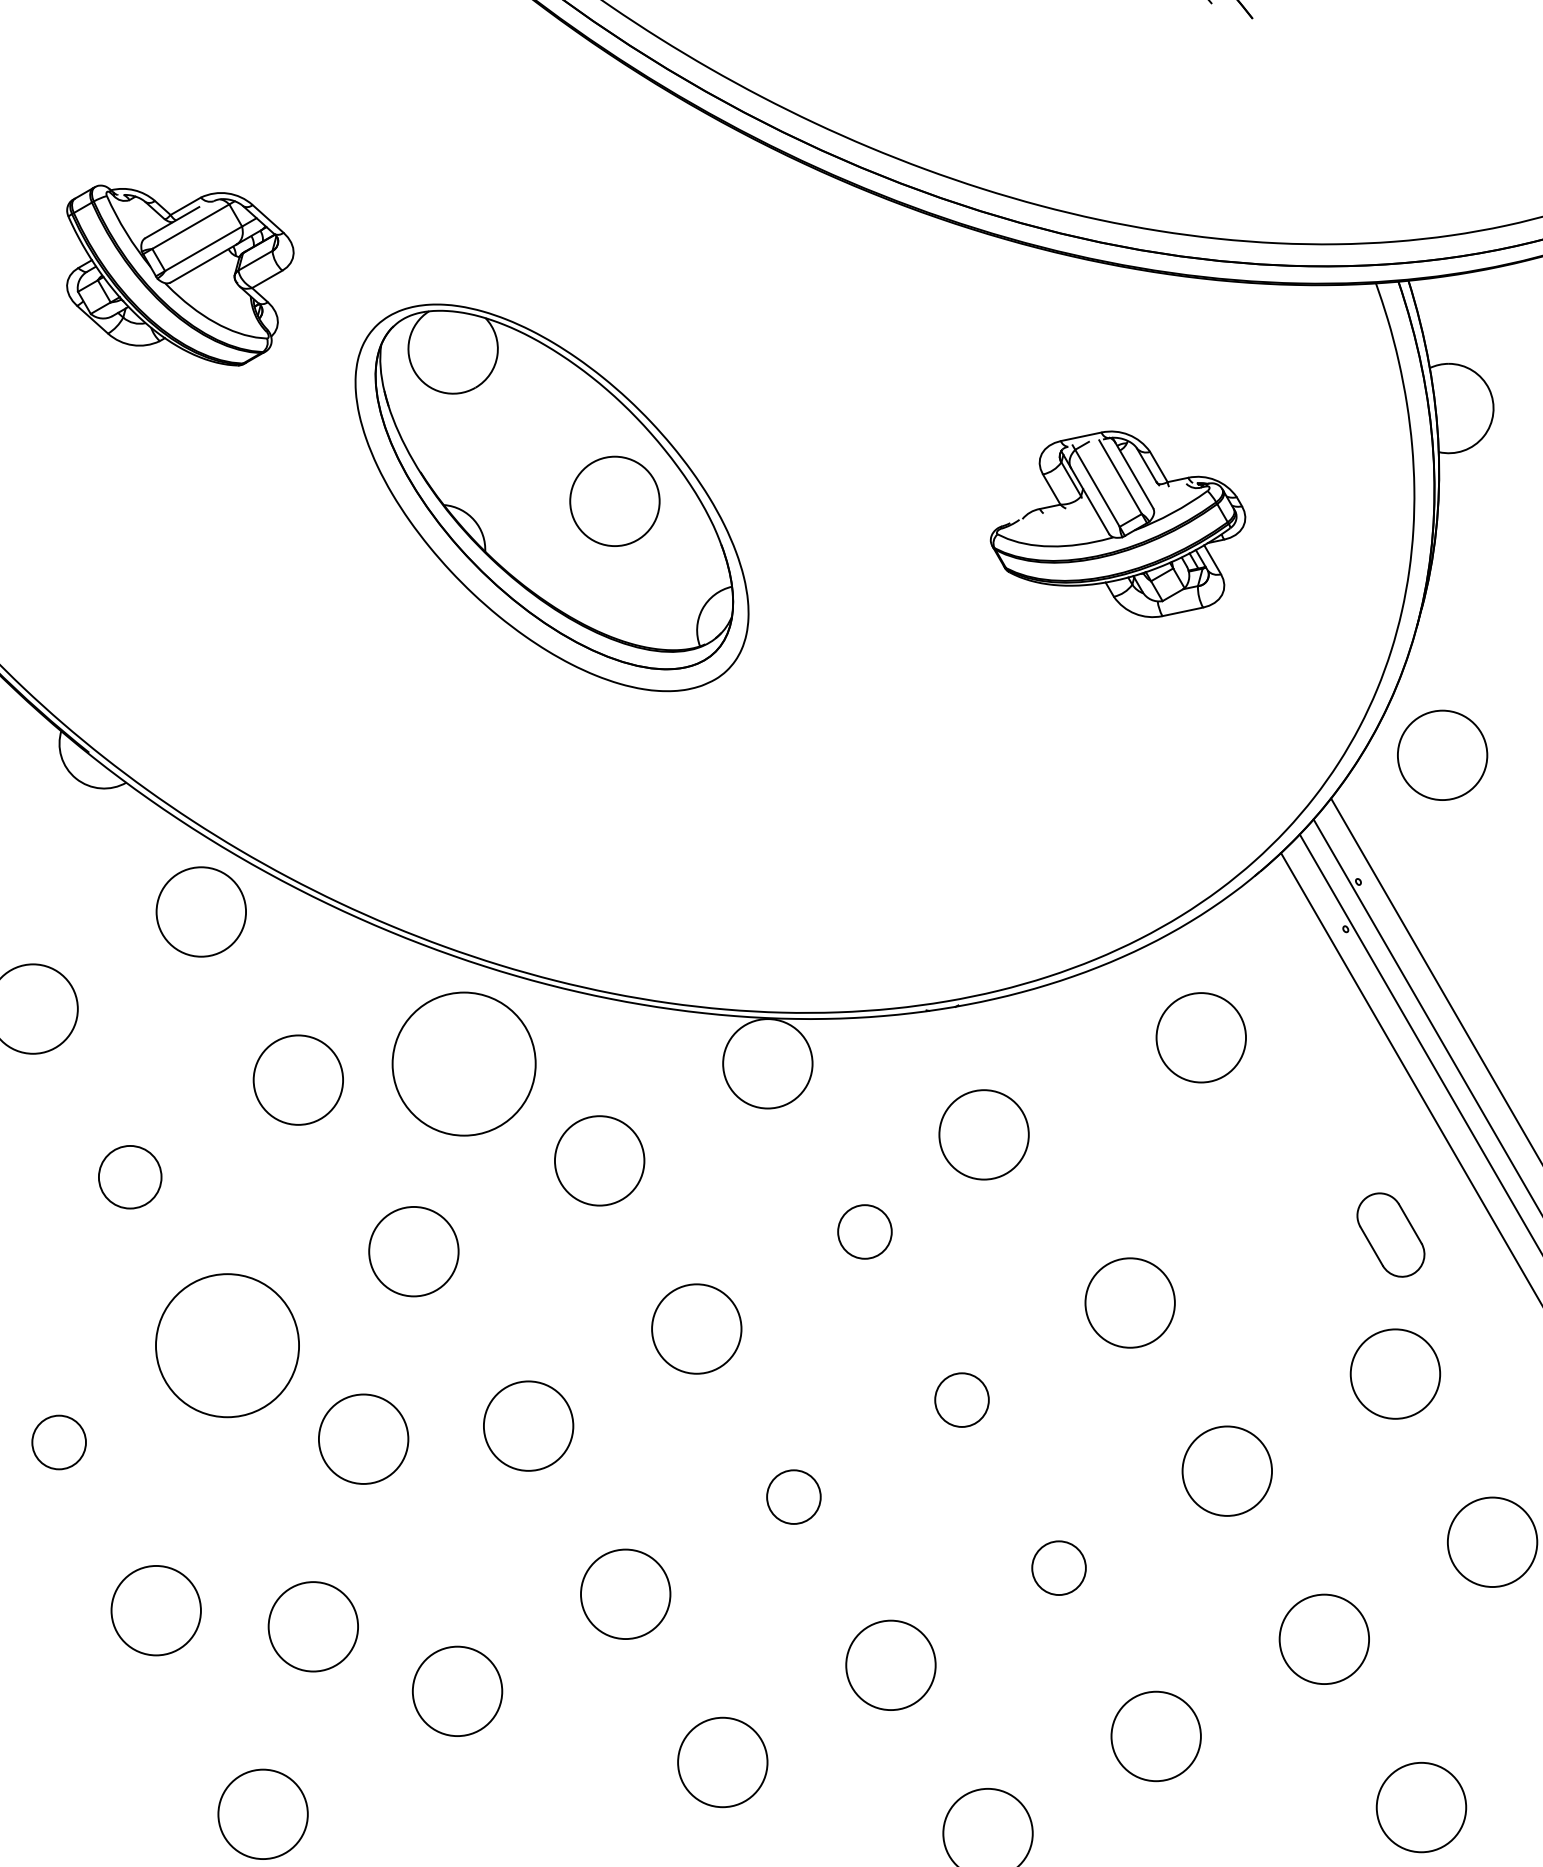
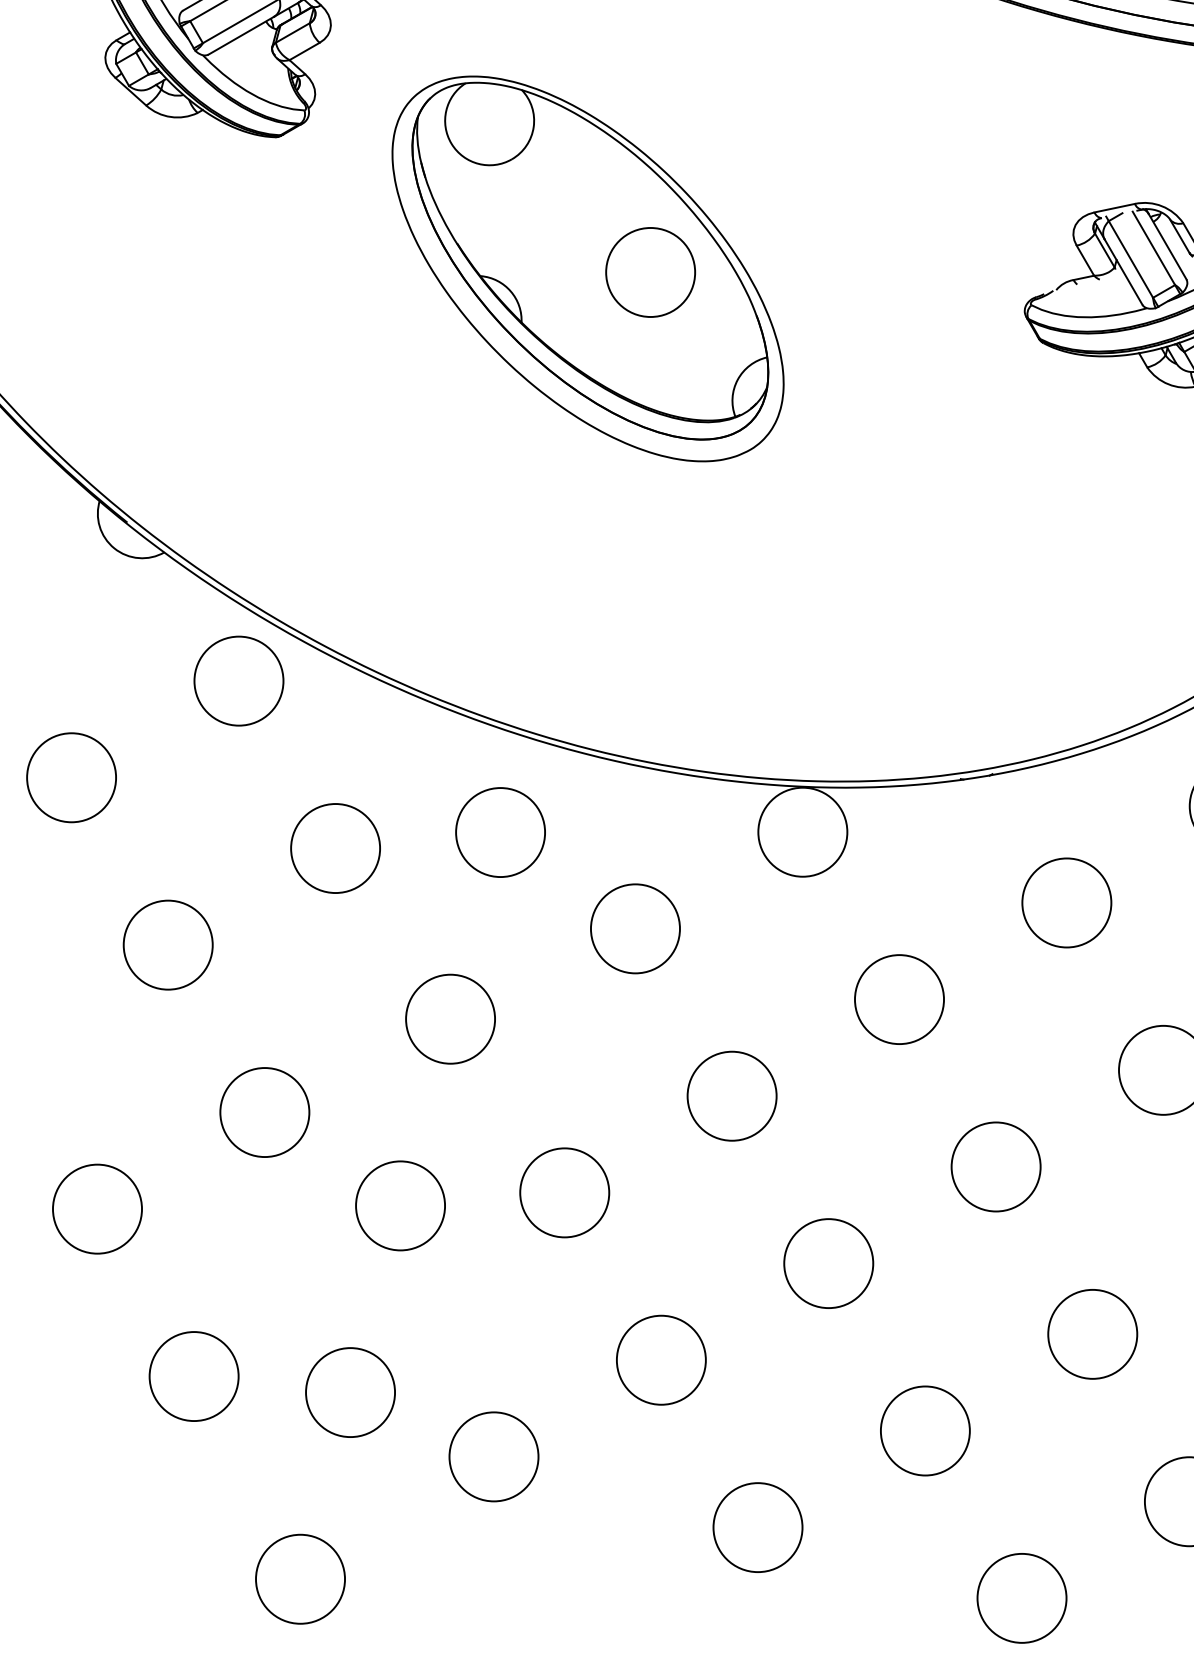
circle: (463, 1063) -> (499, 831), size x0.62
circle: (983, 1134) -> (1066, 902), moved
circle: (129, 1176) -> (167, 944), size x1.43
circle: (864, 1231) -> (899, 999), size x1.67
circle: (226, 1344) -> (264, 1111), size x0.62
circle: (961, 1399) -> (995, 1166), size x1.67
circle: (58, 1442) -> (96, 1209), size x1.67
circle: (793, 1496) -> (828, 1262), size x1.67
circle: (1058, 1567) -> (1092, 1333), size x1.67

